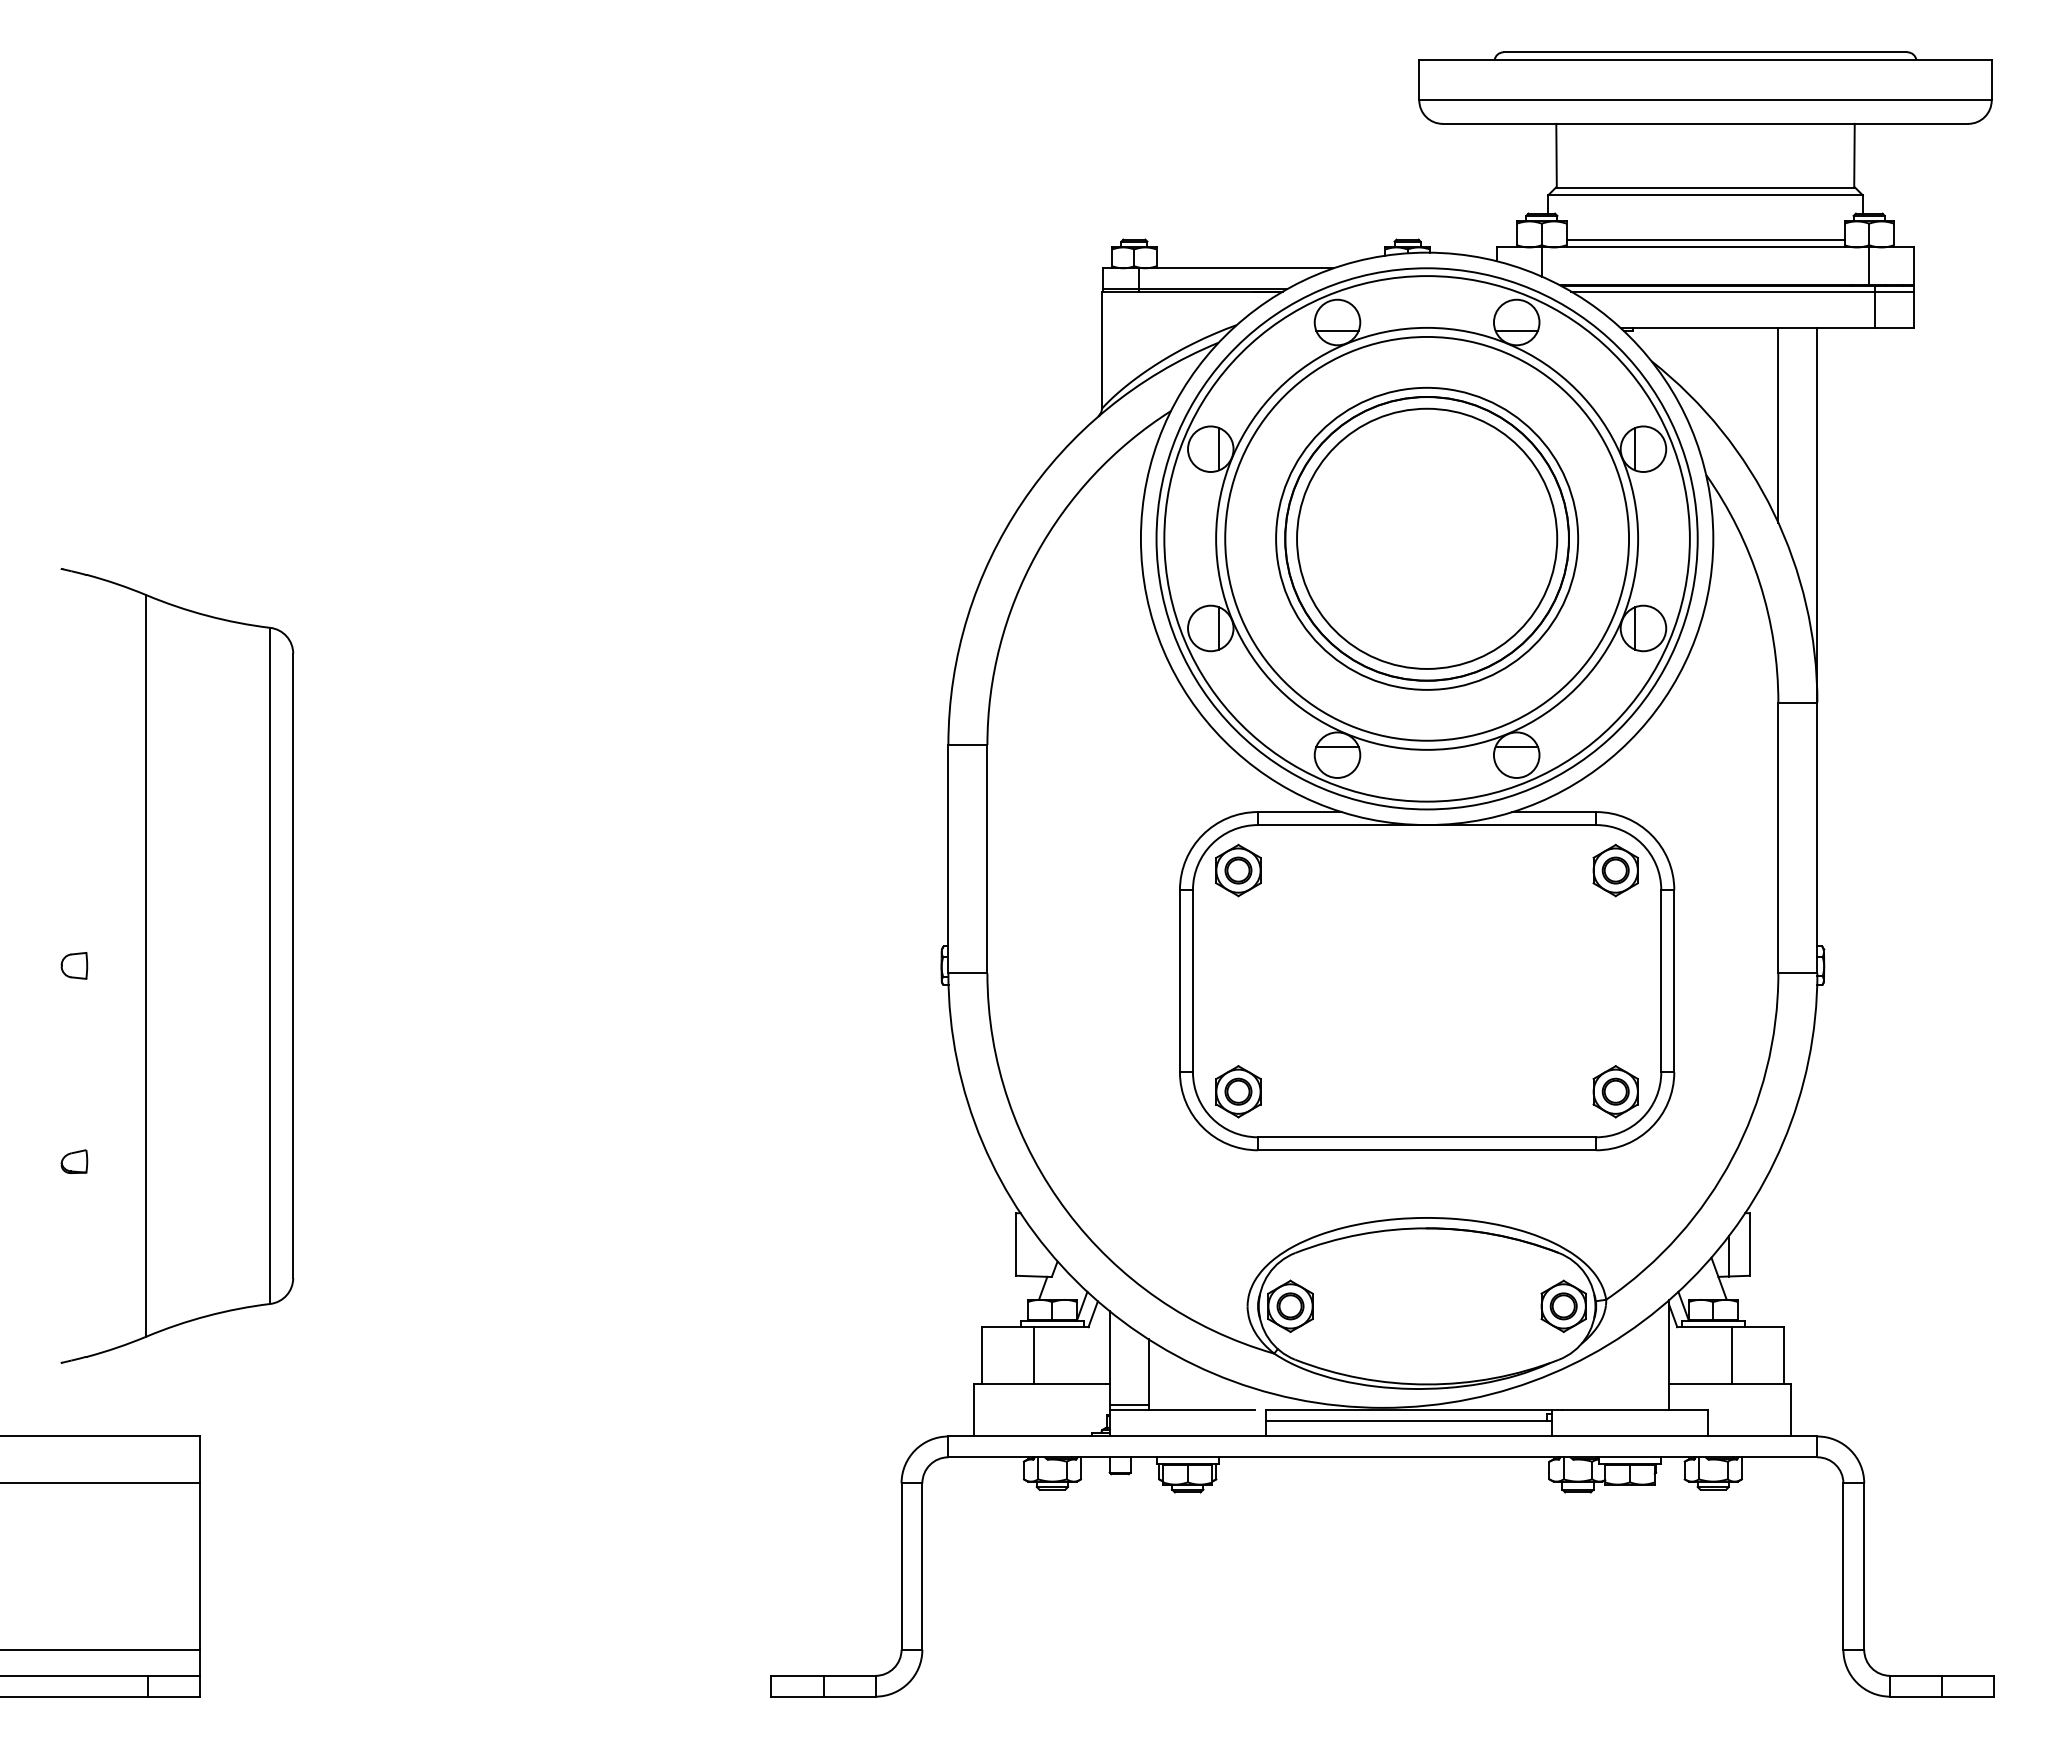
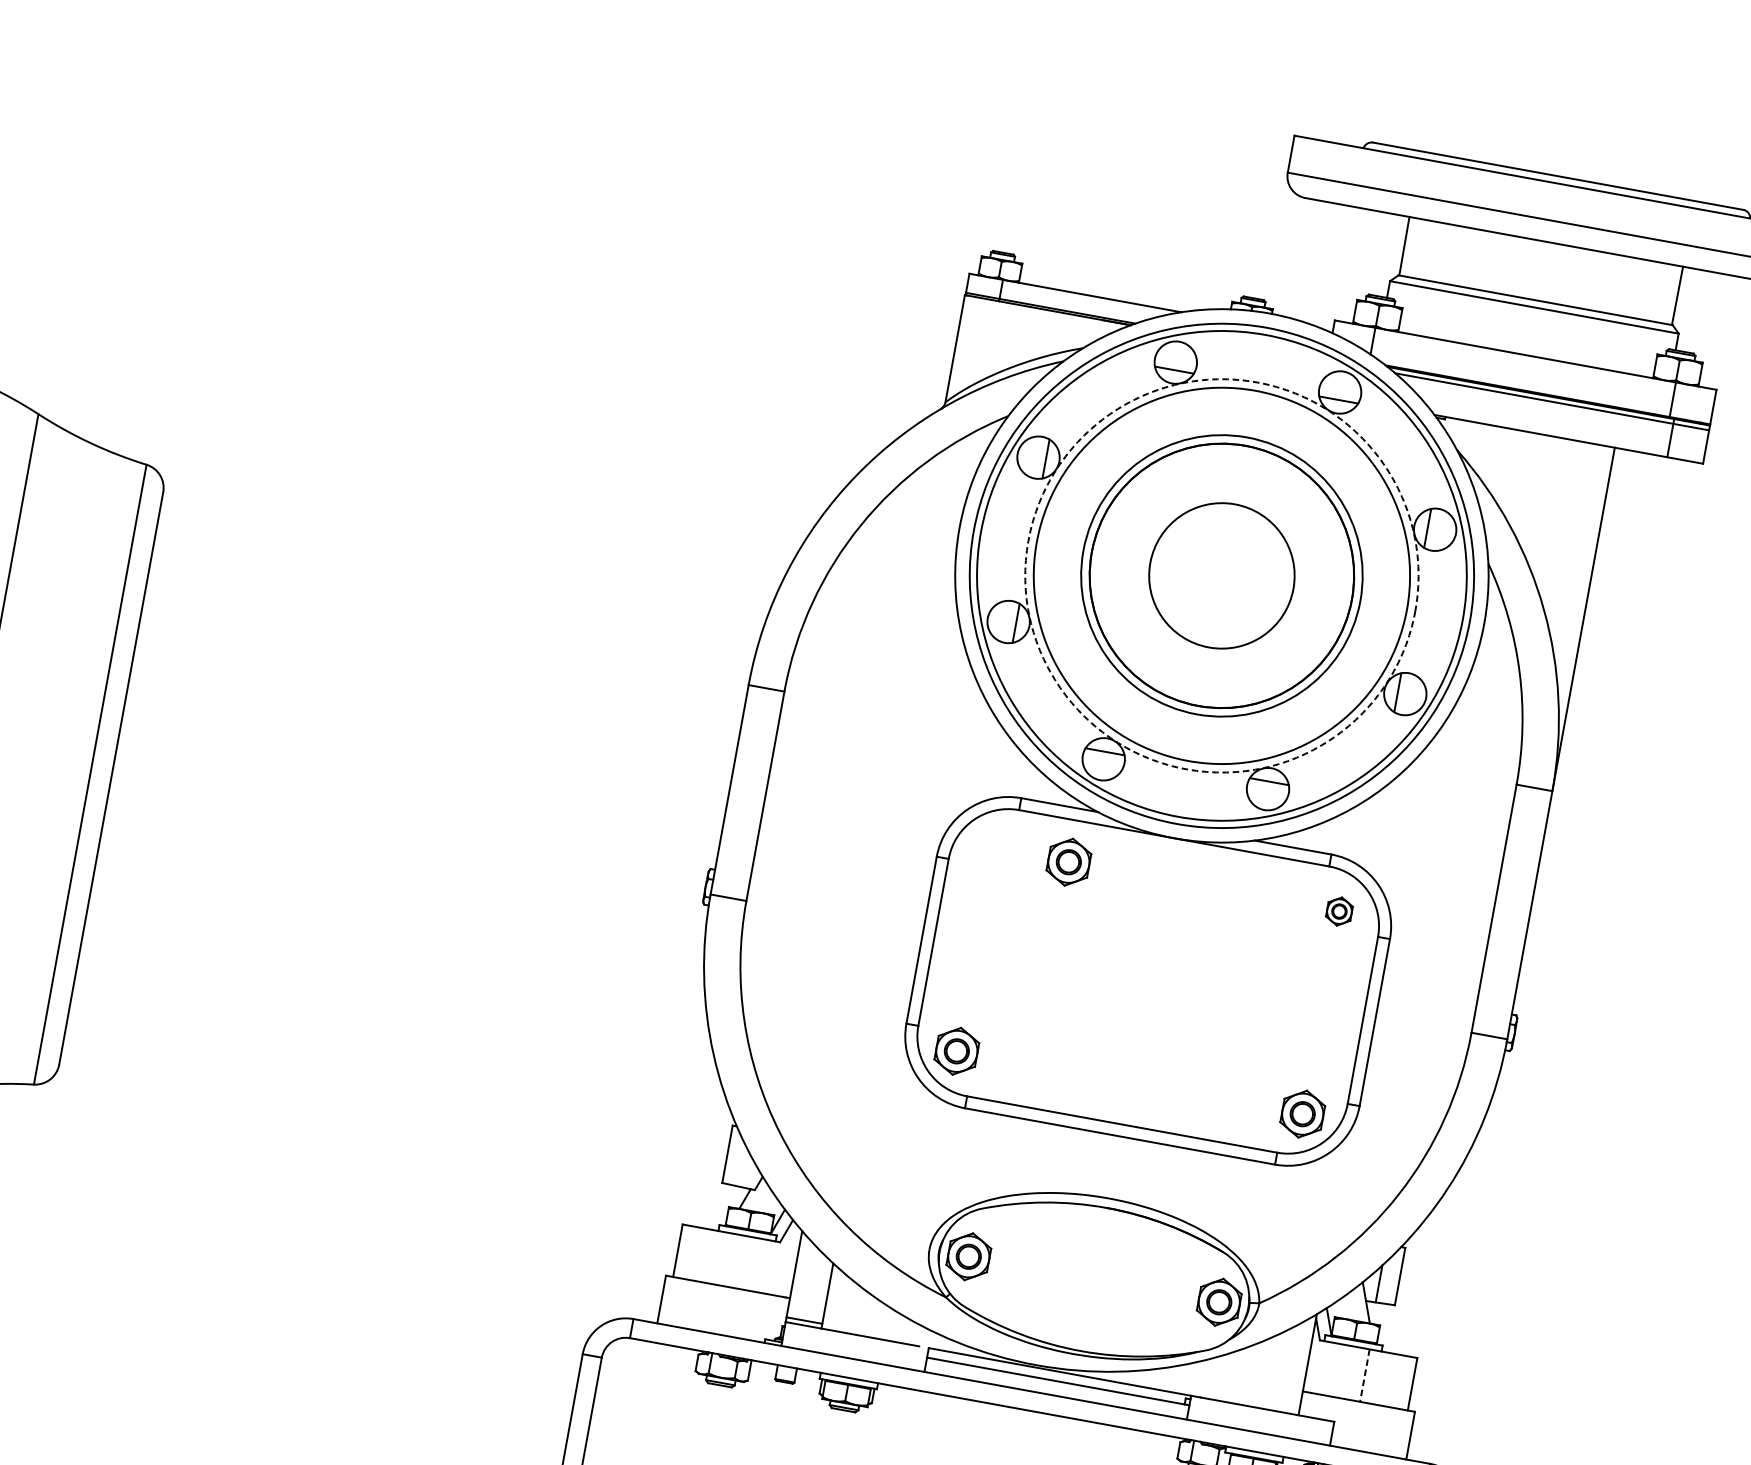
line: (1705, 239) -> (1527, 347), removed
line: (1778, 425) -> (1562, 530), removed
circle: (1427, 538) -> (1222, 575), size x0.6
circle: (1427, 538) -> (1222, 575), solid -> dashed
part: (1238, 870) -> (1068, 862), moved
part: (1615, 870) -> (1339, 911), size x0.6
line: (1034, 1355) -> (725, 1259), removed
line: (1731, 1355) -> (1364, 1375), solid -> dashed

